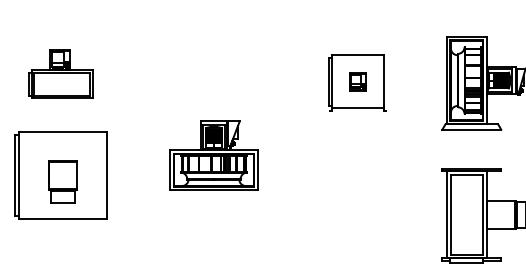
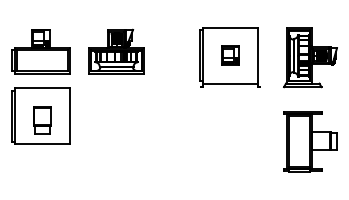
part: (59, 73) -> (40, 51), size x1.43
part: (356, 83) -> (229, 57), size x1.67
part: (213, 155) -> (116, 51), moved

